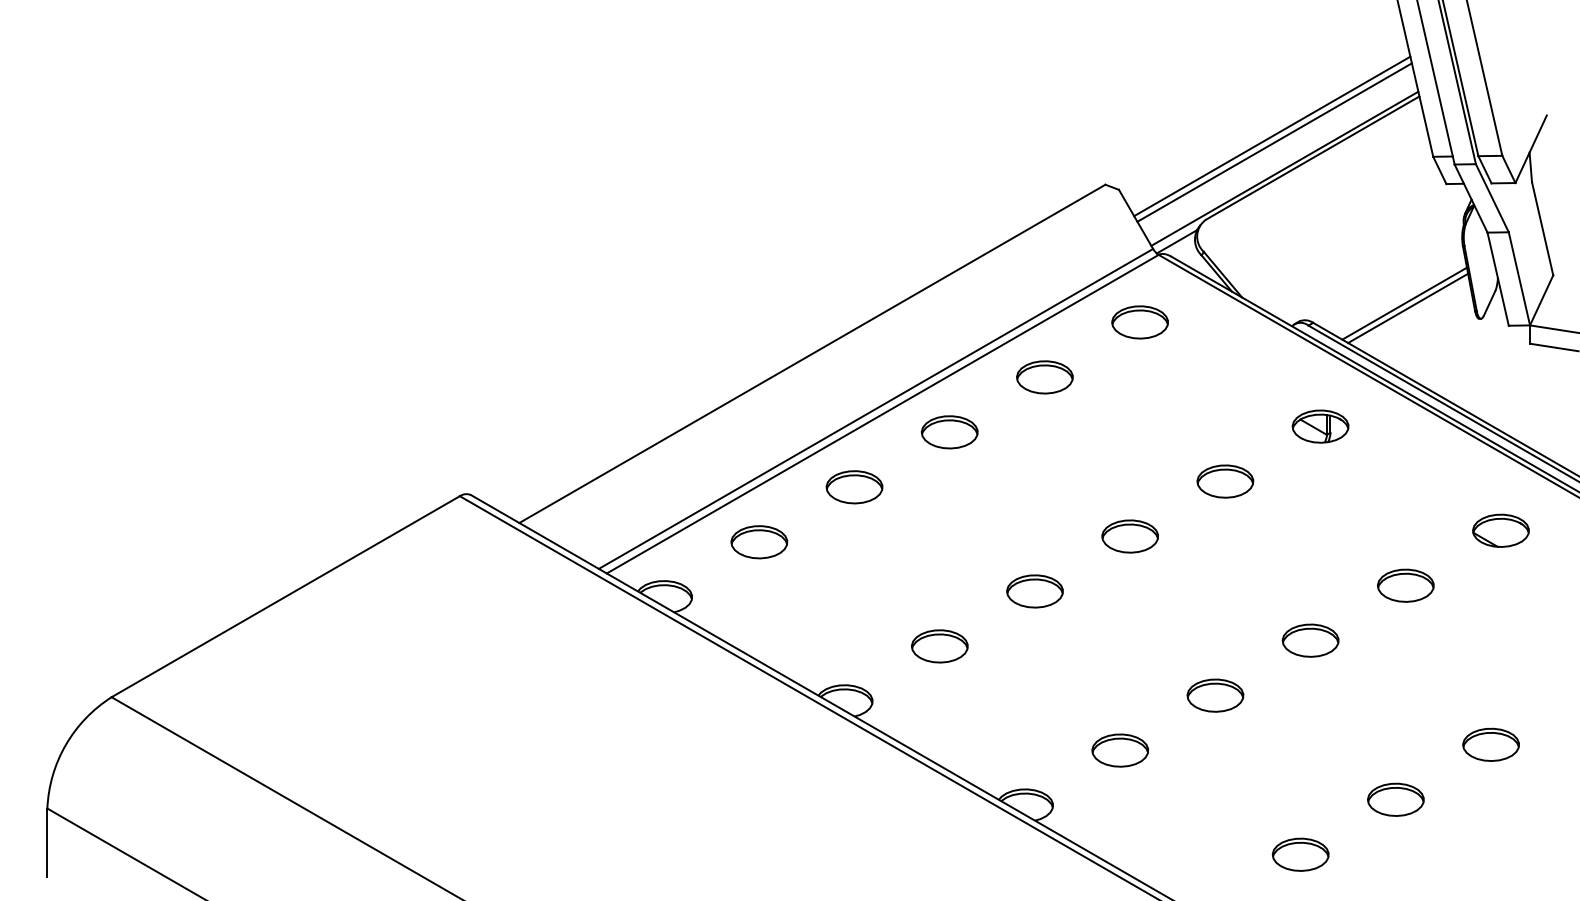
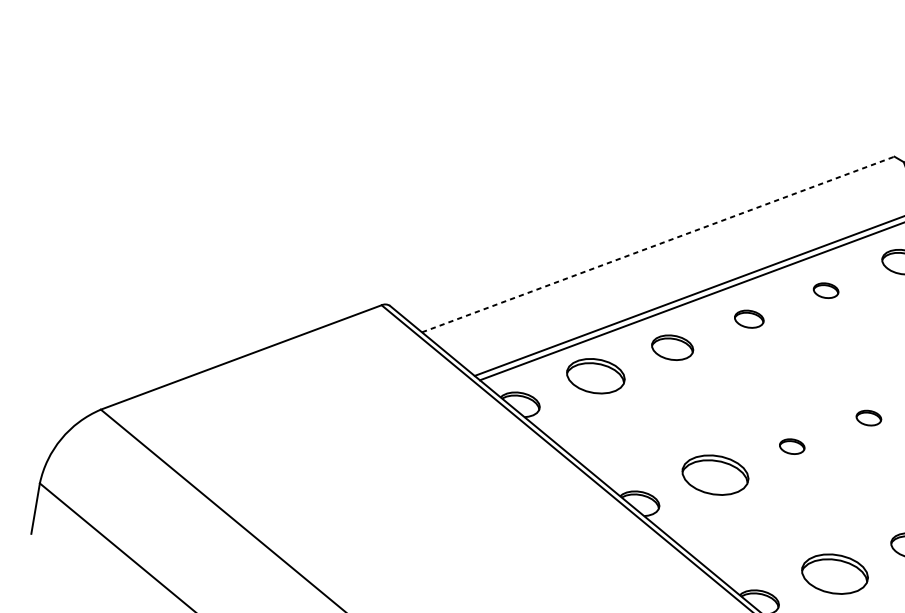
line: (812, 353) -> (658, 244), solid -> dashed
part: (1044, 377) -> (825, 290), size x0.6
part: (949, 432) -> (749, 319), size x0.7
part: (1129, 536) -> (868, 418), size x0.6
part: (759, 542) -> (595, 376), size x1.4
part: (1034, 591) -> (791, 446), size x0.6
part: (939, 646) -> (715, 475), size x1.6
part: (1120, 750) -> (835, 574), size x1.6

